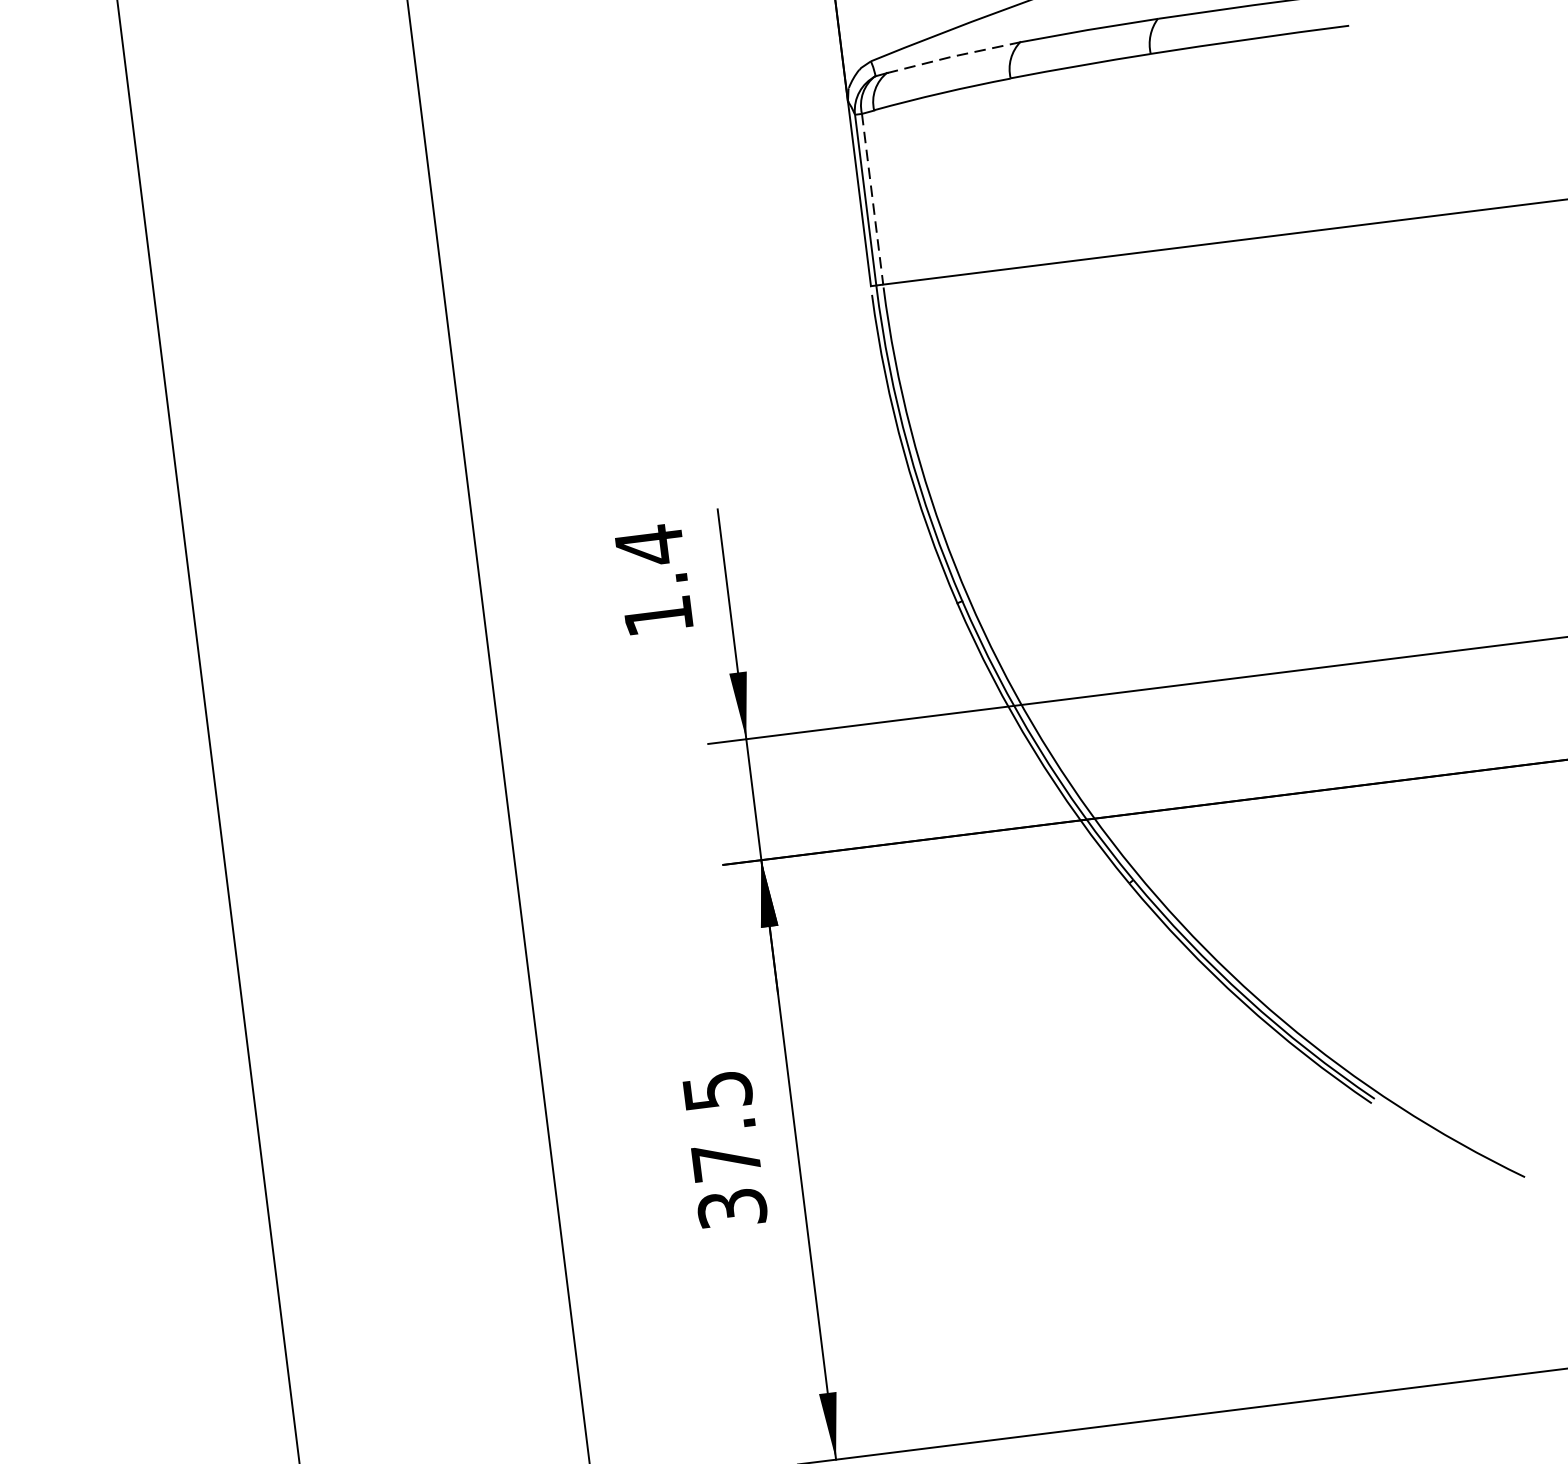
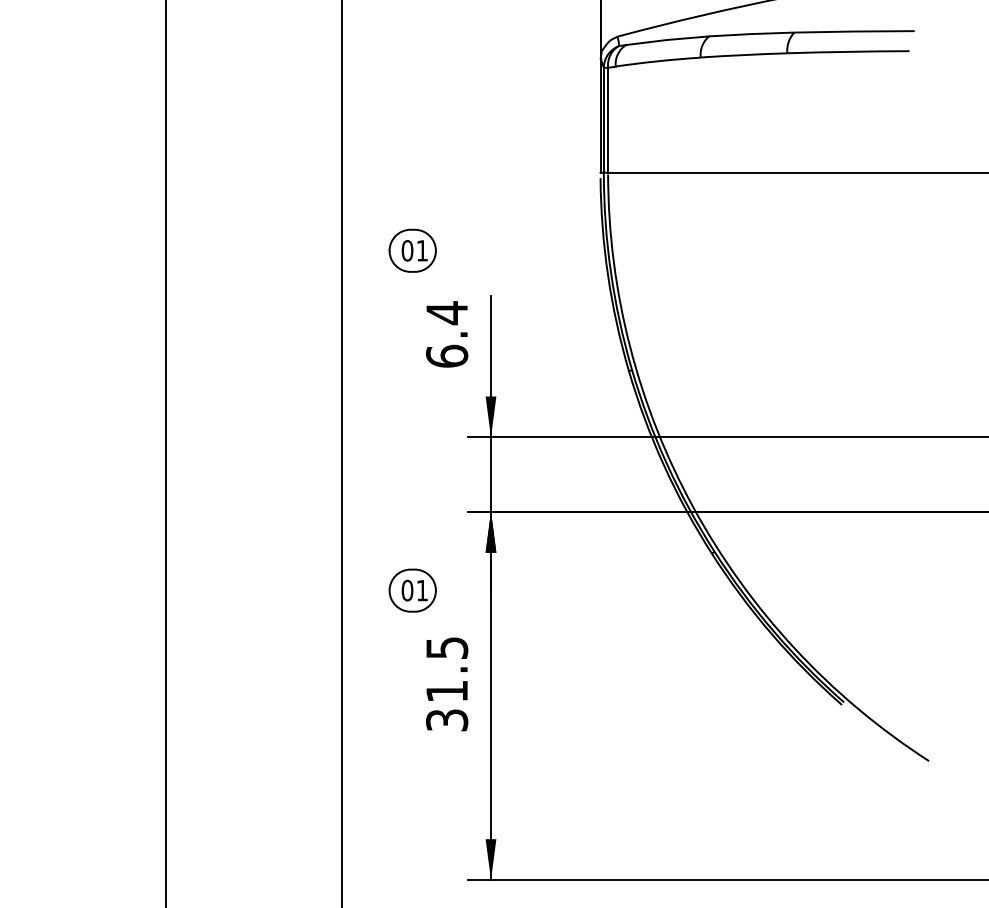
line: (952, 55) -> (667, 39), dashed -> solid
line: (873, 199) -> (608, 120), dashed -> solid
part: (580, 450) -> (412, 250), added
text: (658, 614) -> (447, 355), 1.4 -> 6.4
part: (649, 1004) -> (412, 590), added
text: (725, 1161) -> (446, 691), 37.5 -> 31.5

